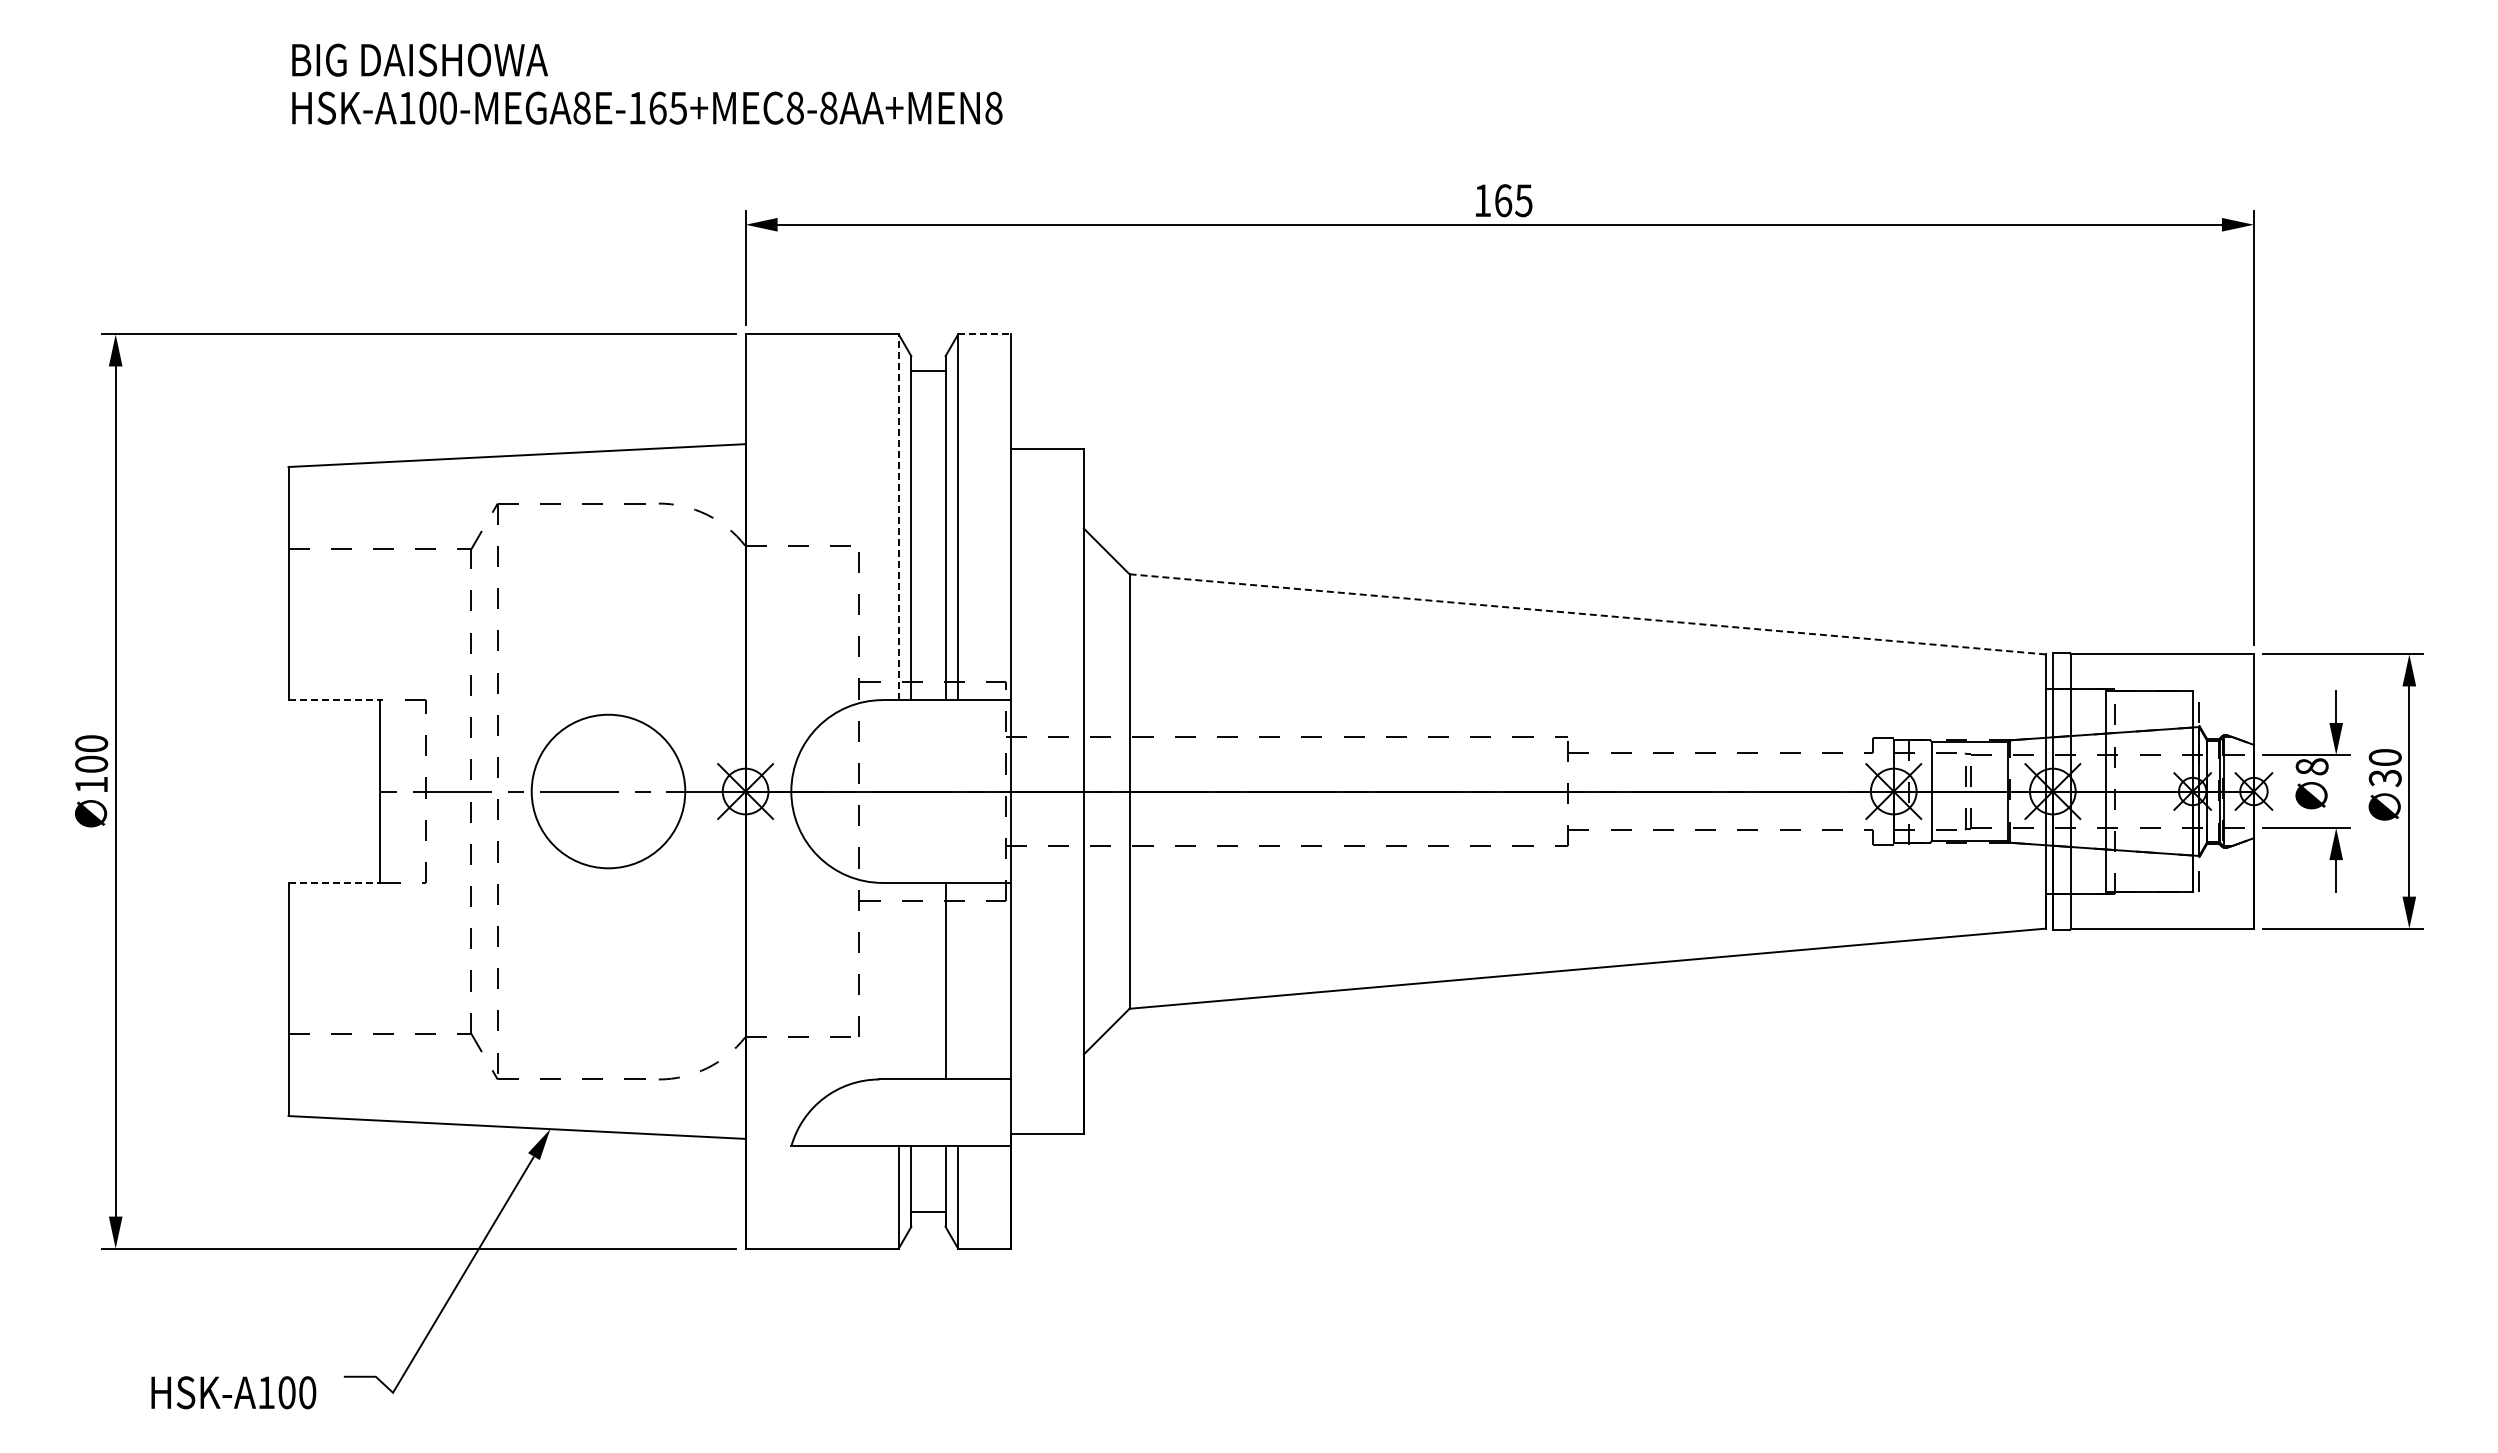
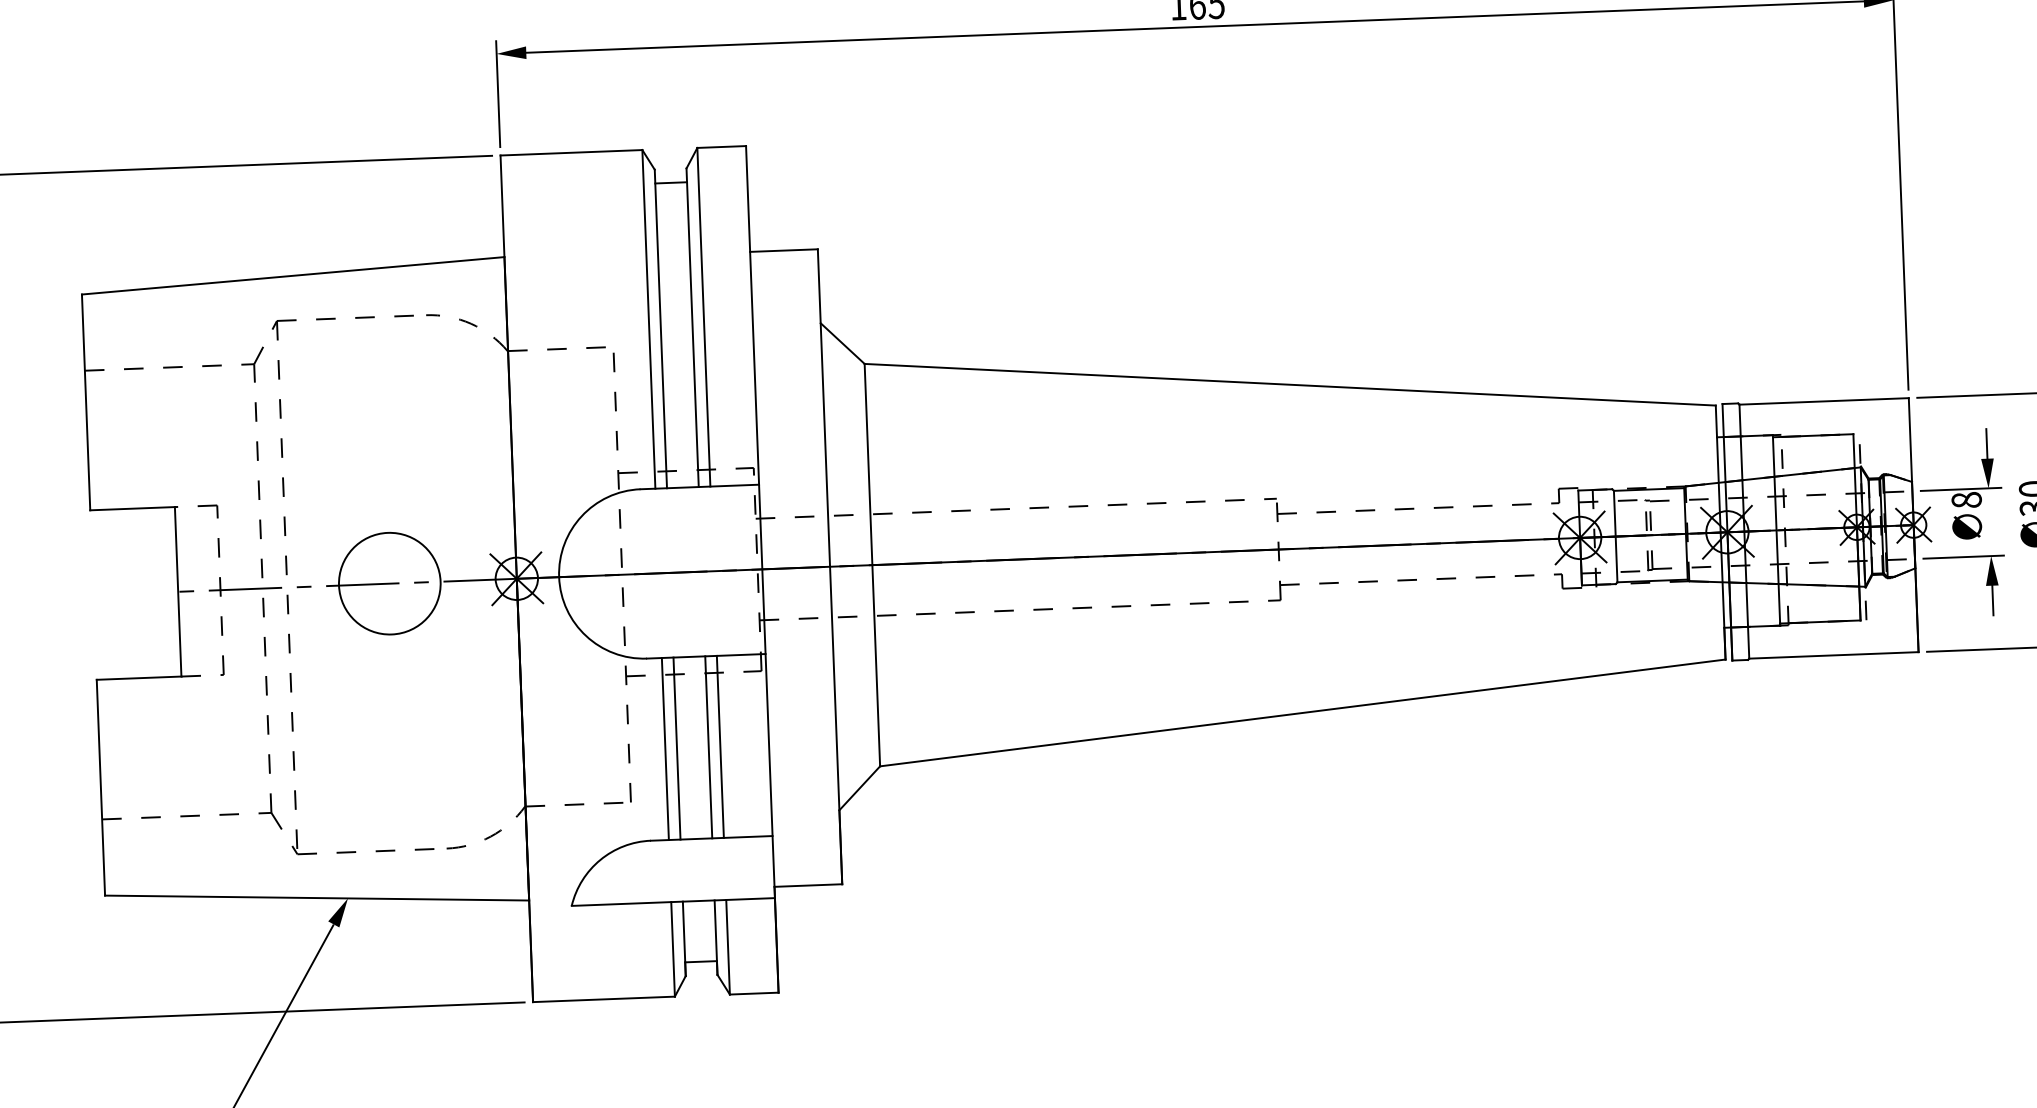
line: (984, 334) -> (721, 147), dashed -> solid
line: (898, 517) -> (648, 319), dashed -> solid
line: (1587, 614) -> (1290, 384), dashed -> solid
line: (334, 700) -> (132, 509), dashed -> solid
circle: (608, 791) -> (389, 583), size x0.71
line: (334, 883) -> (139, 678), dashed -> solid
line: (898, 980) -> (665, 748), added
line: (911, 980) -> (677, 747), added
line: (958, 980) -> (720, 746), added

